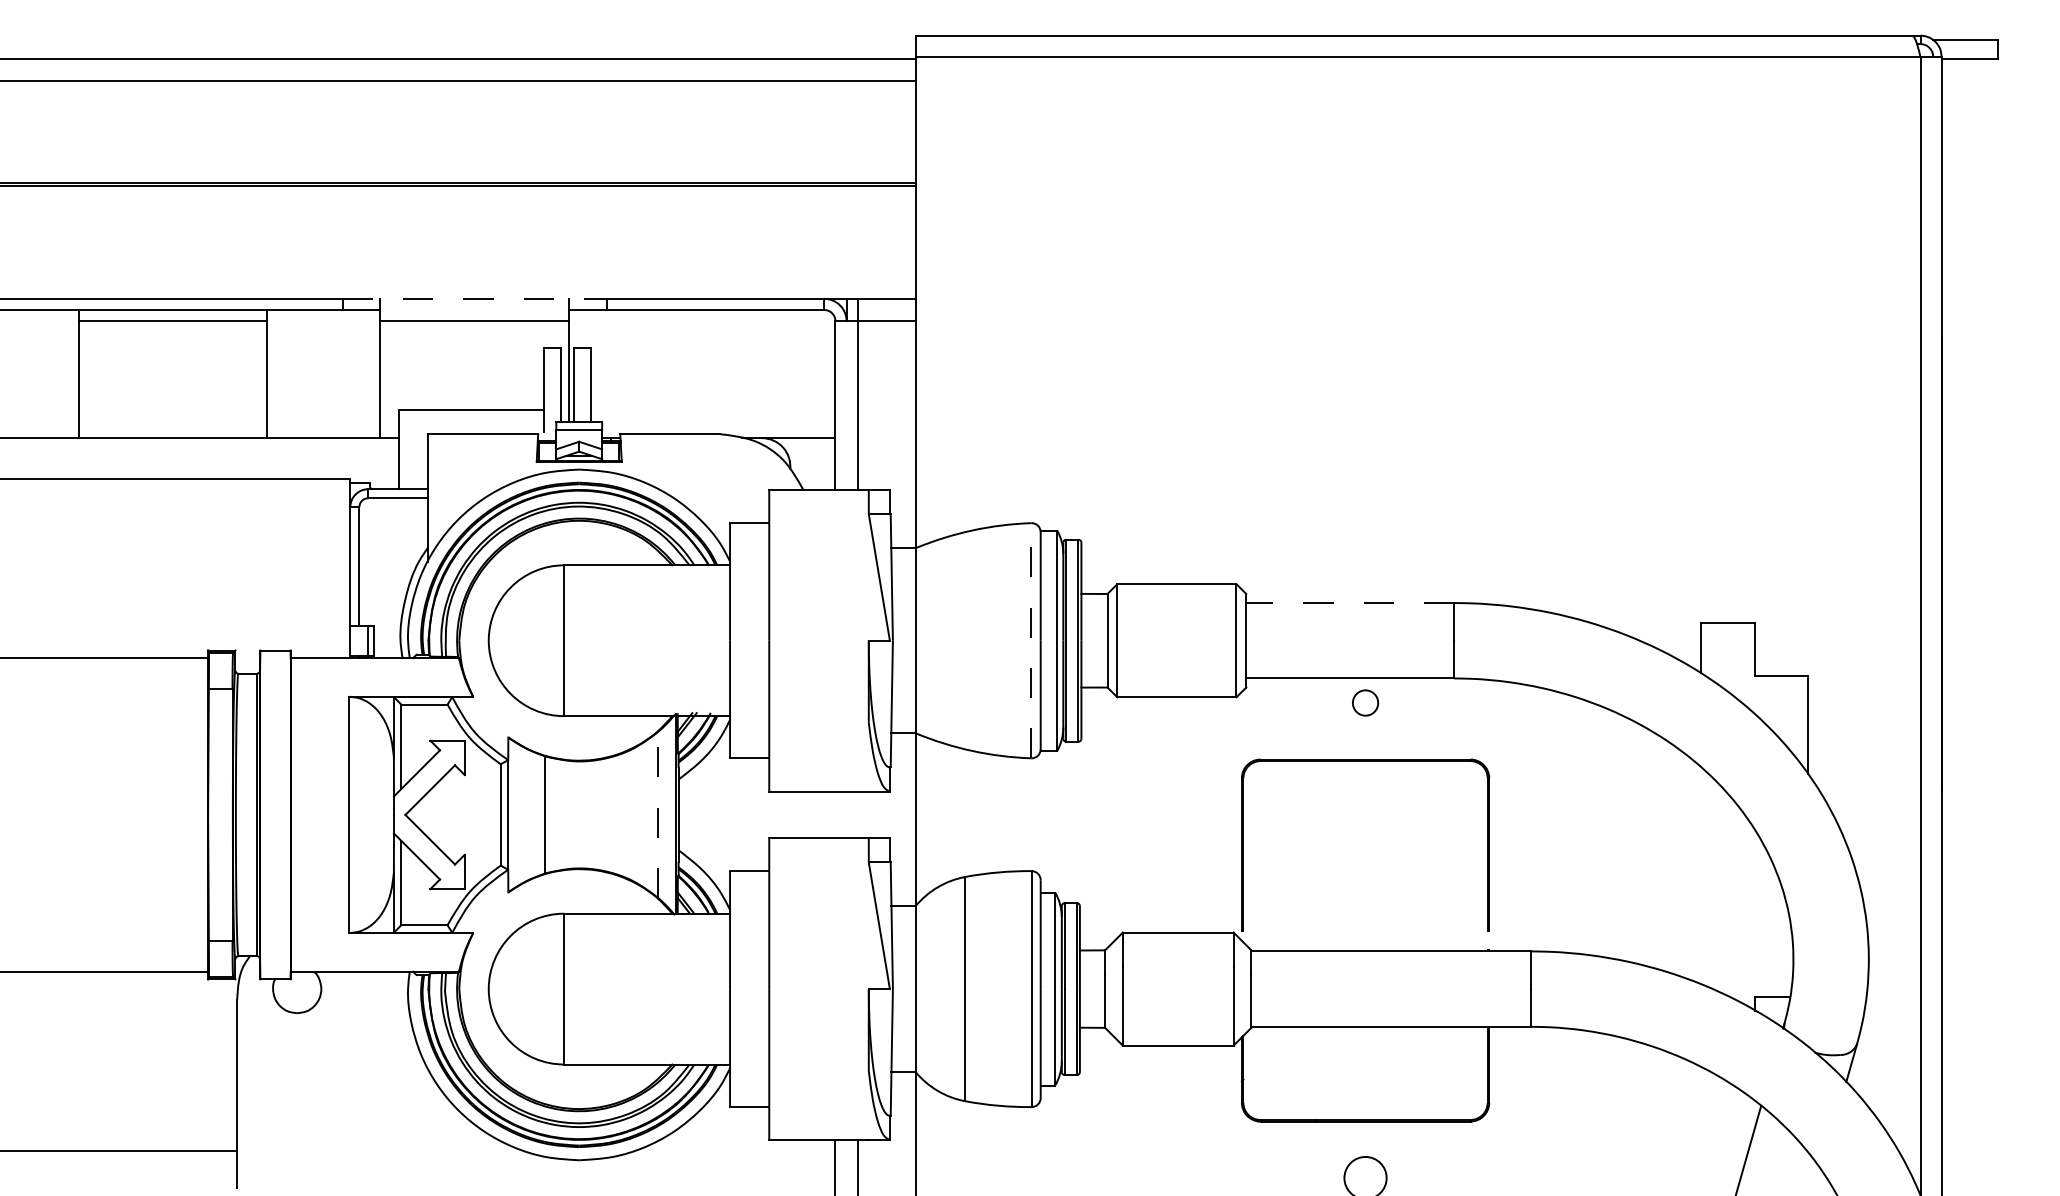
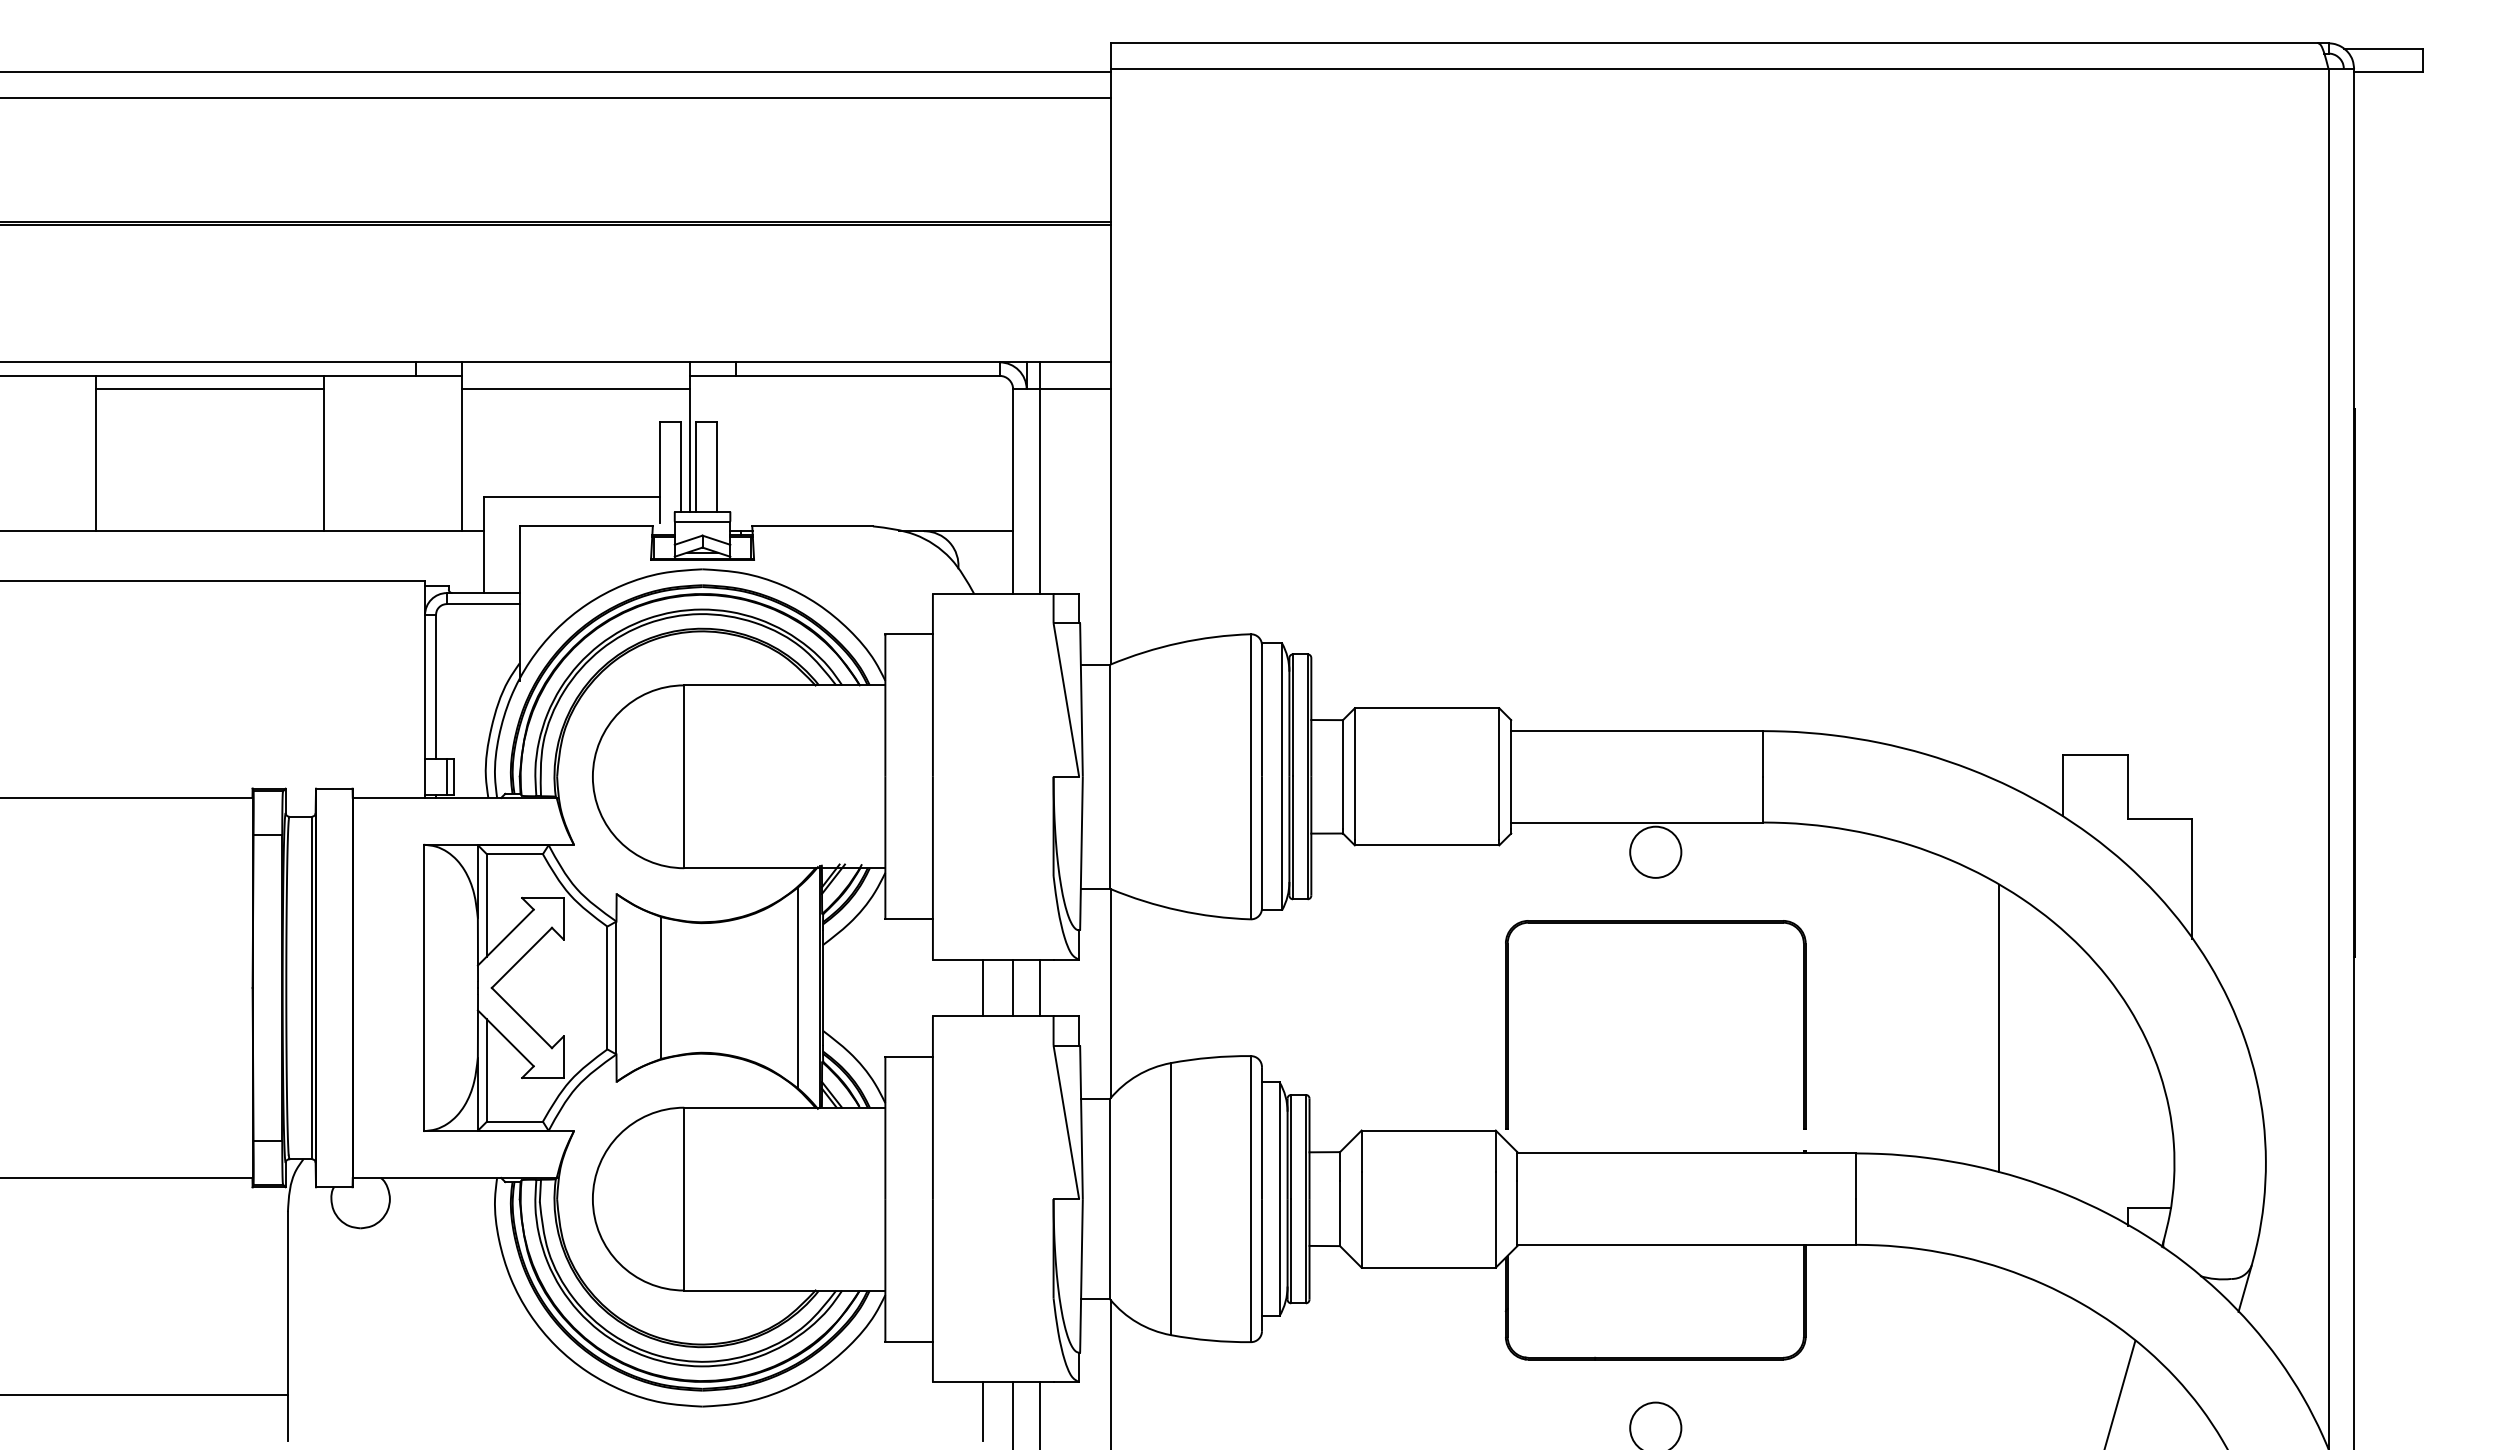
line: (474, 298) -> (575, 362), dashed -> solid
line: (1350, 603) -> (1637, 731), dashed -> solid
line: (1031, 640) -> (1250, 776), dashed -> solid
circle: (1365, 702) -> (1655, 851), size x1.67
line: (658, 814) -> (798, 987), dashed -> solid
line: (810, 814) -> (982, 987), added
line: (835, 814) -> (1013, 987), added
line: (858, 814) -> (1040, 987), added
line: (1648, 848) -> (1998, 1028), added
line: (810, 1163) -> (982, 1410), added

